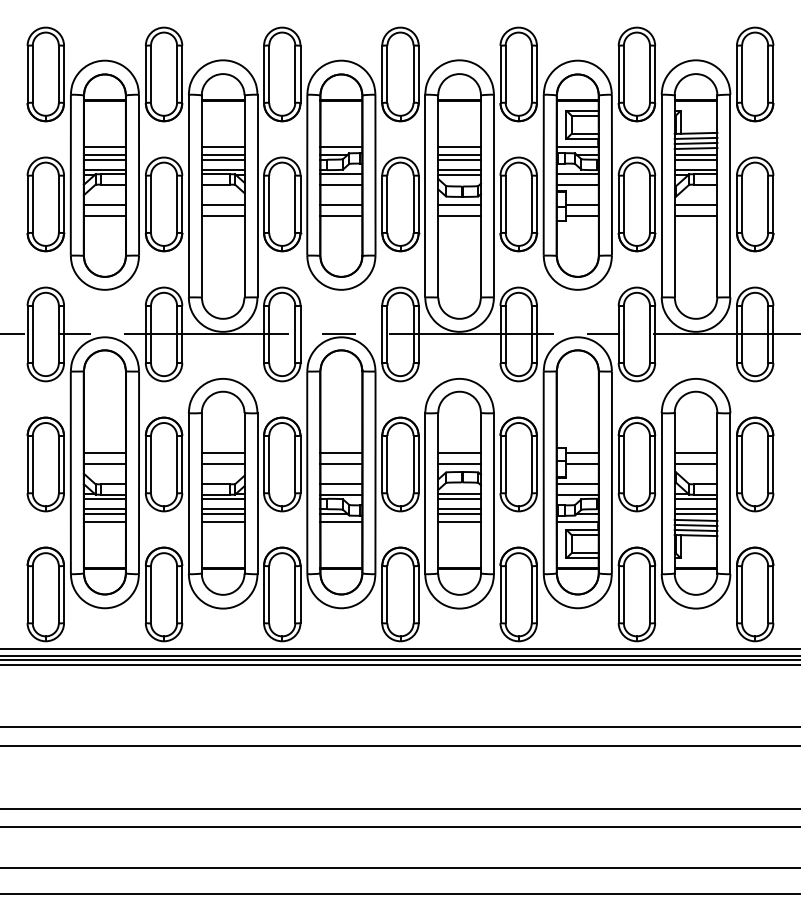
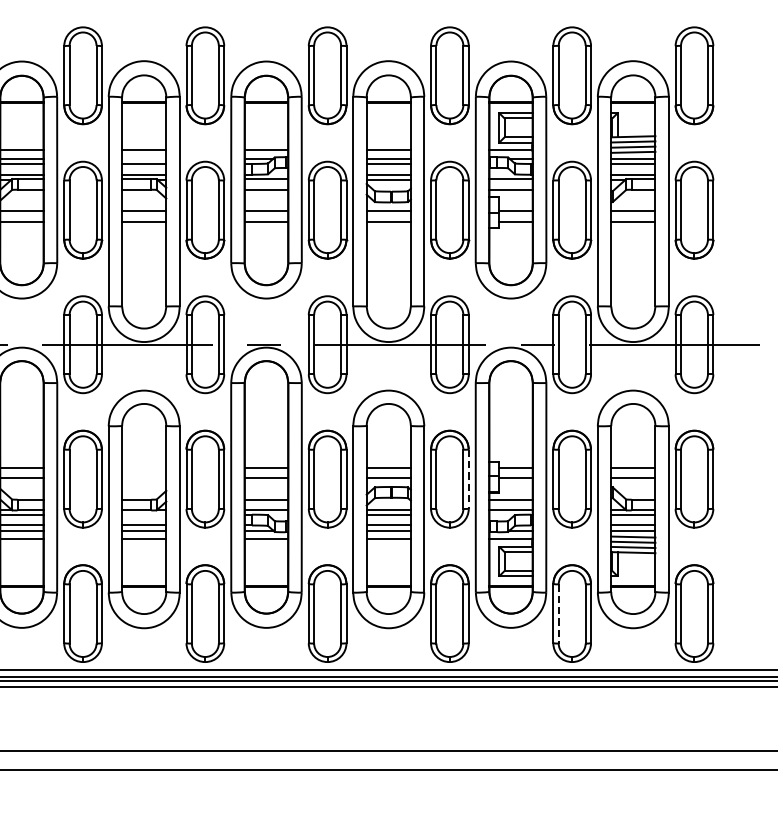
line: (222, 154) -> (143, 158), removed
line: (222, 453) -> (143, 467), removed
line: (222, 463) -> (143, 478), removed
line: (536, 464) -> (468, 479), solid -> dashed
line: (222, 498) -> (143, 514), removed
line: (623, 594) -> (558, 613), solid -> dashed

